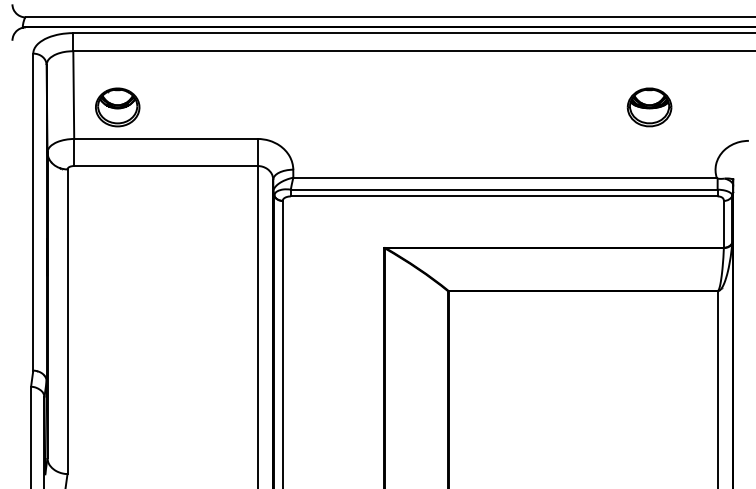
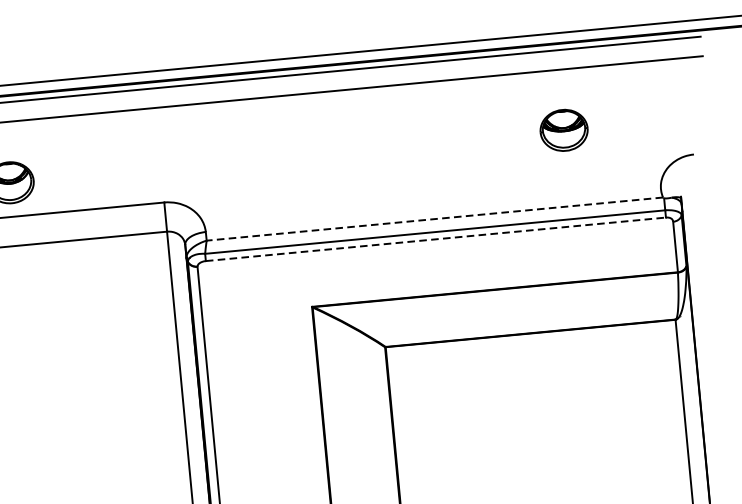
part: (649, 107) -> (564, 130), moved
line: (505, 177) -> (435, 218), solid -> dashed
line: (504, 196) -> (436, 239), solid -> dashed

